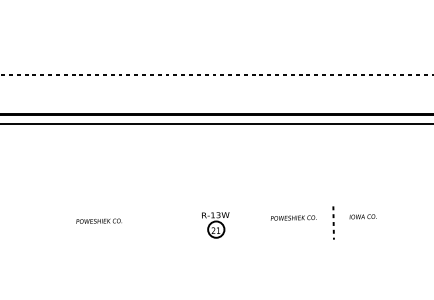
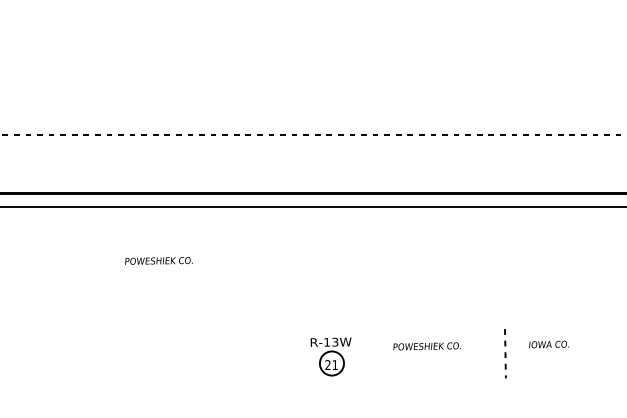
text: (293, 217) -> (426, 345), moved
text: (98, 220) -> (157, 259), moved

